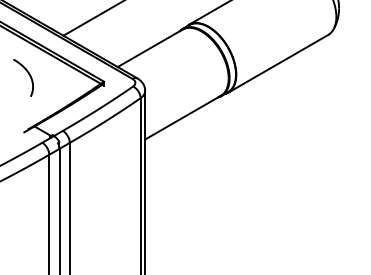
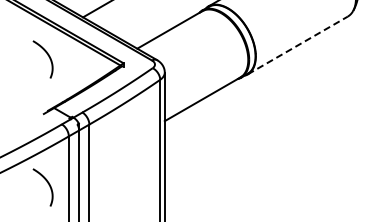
line: (278, 63) -> (298, 45), solid -> dashed
curve: (27, 201) -> (47, 183), added

